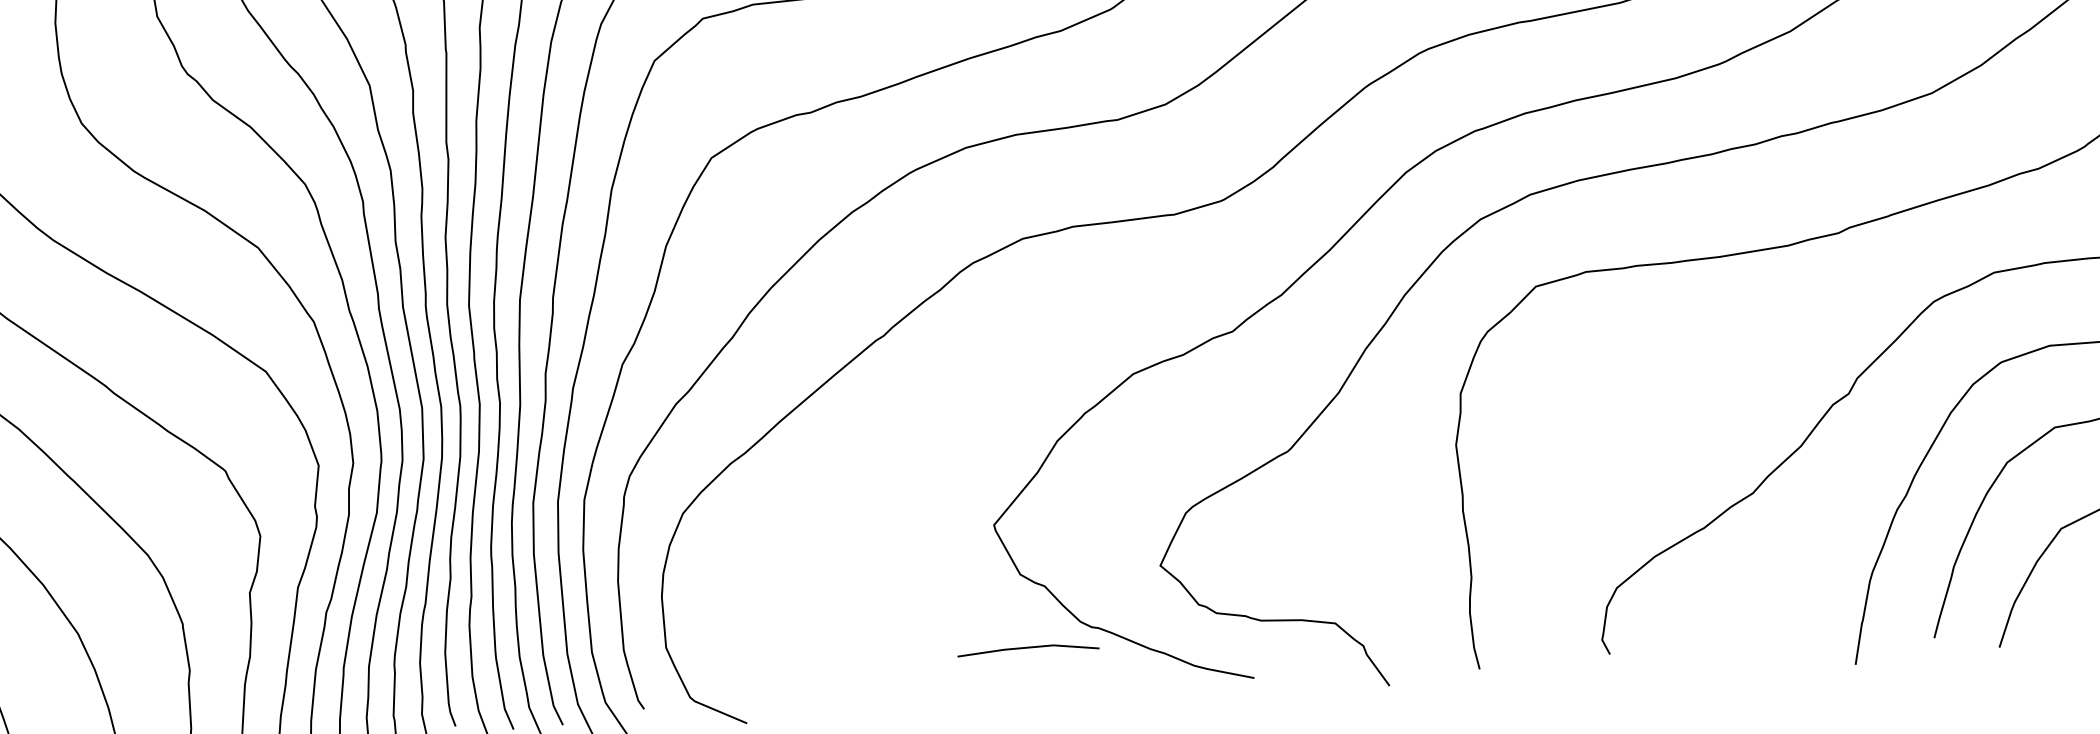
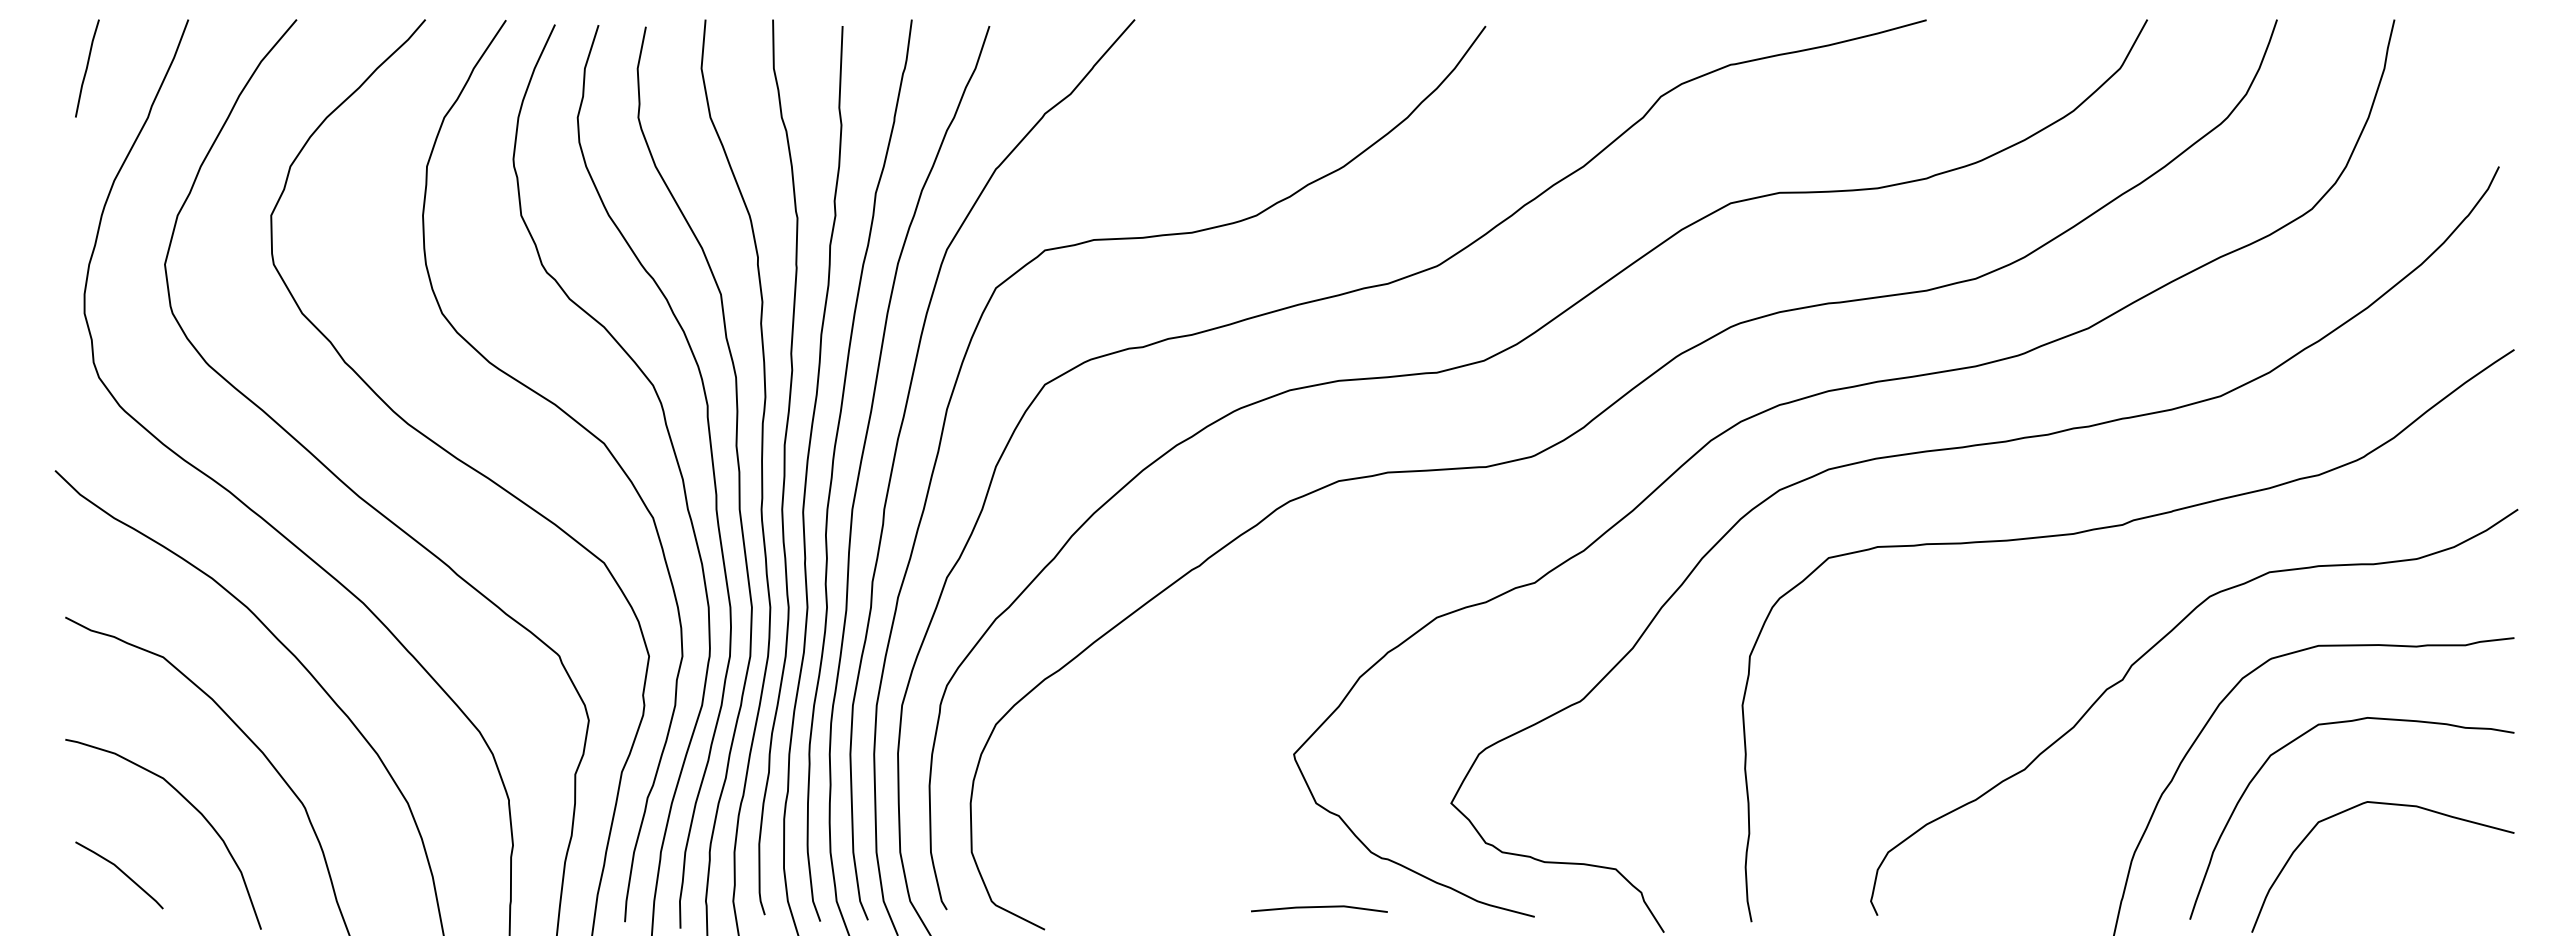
line: (1028, 648) -> (1319, 907), moved

